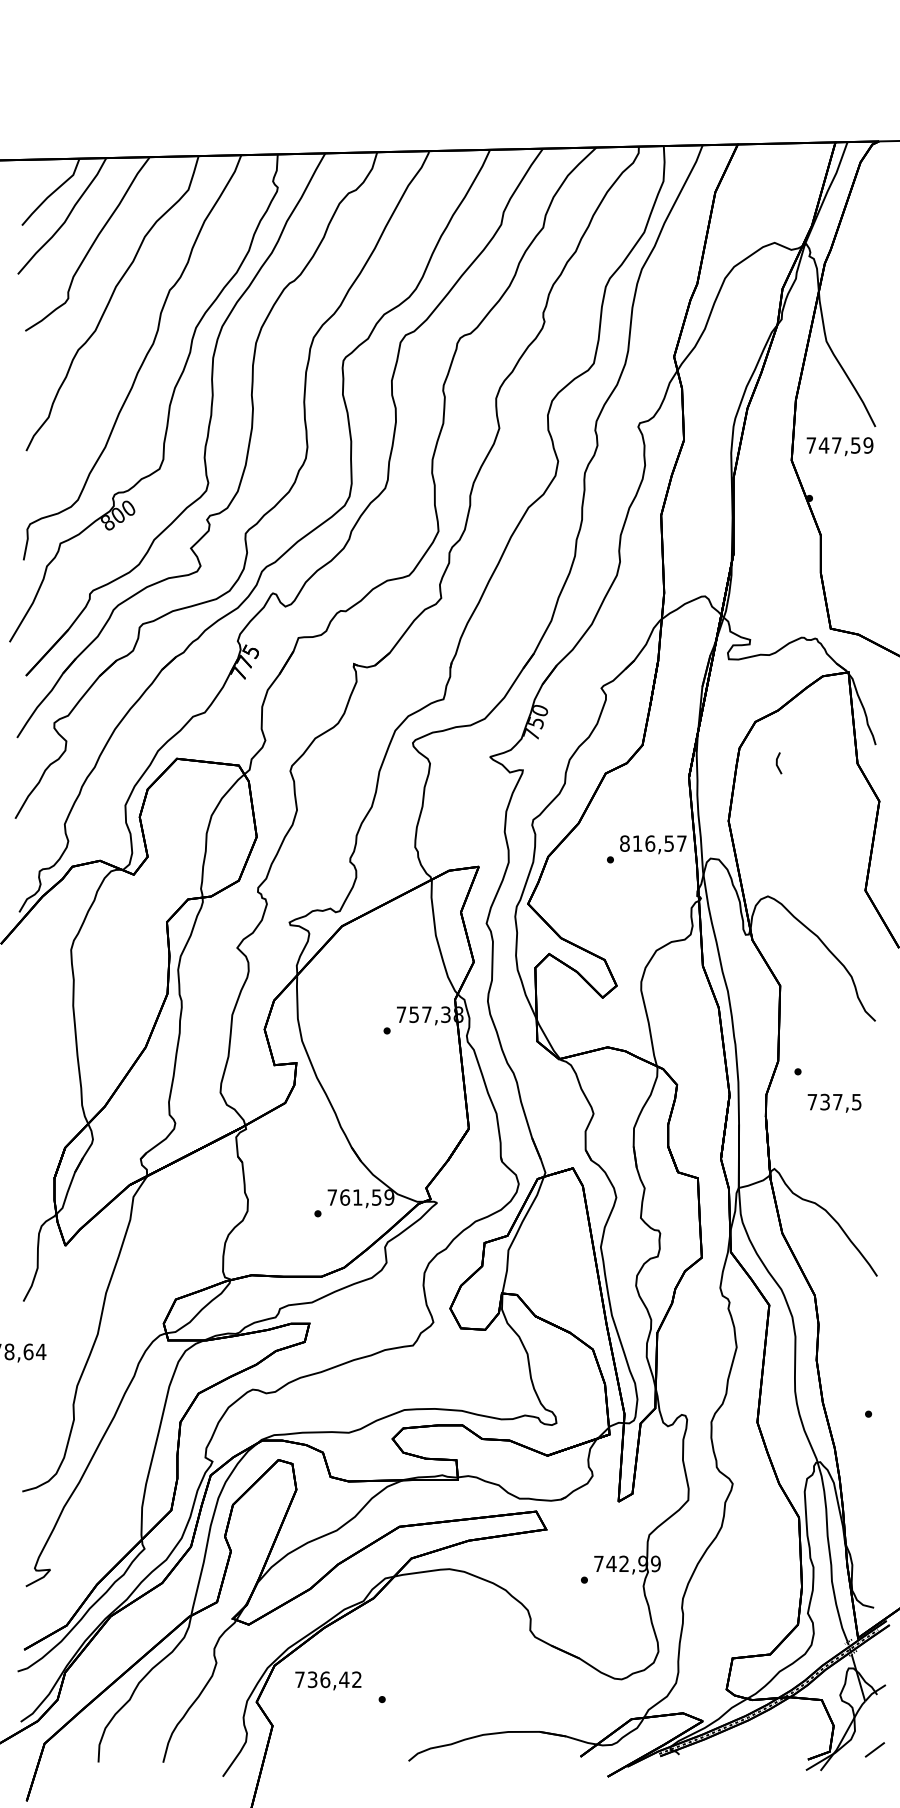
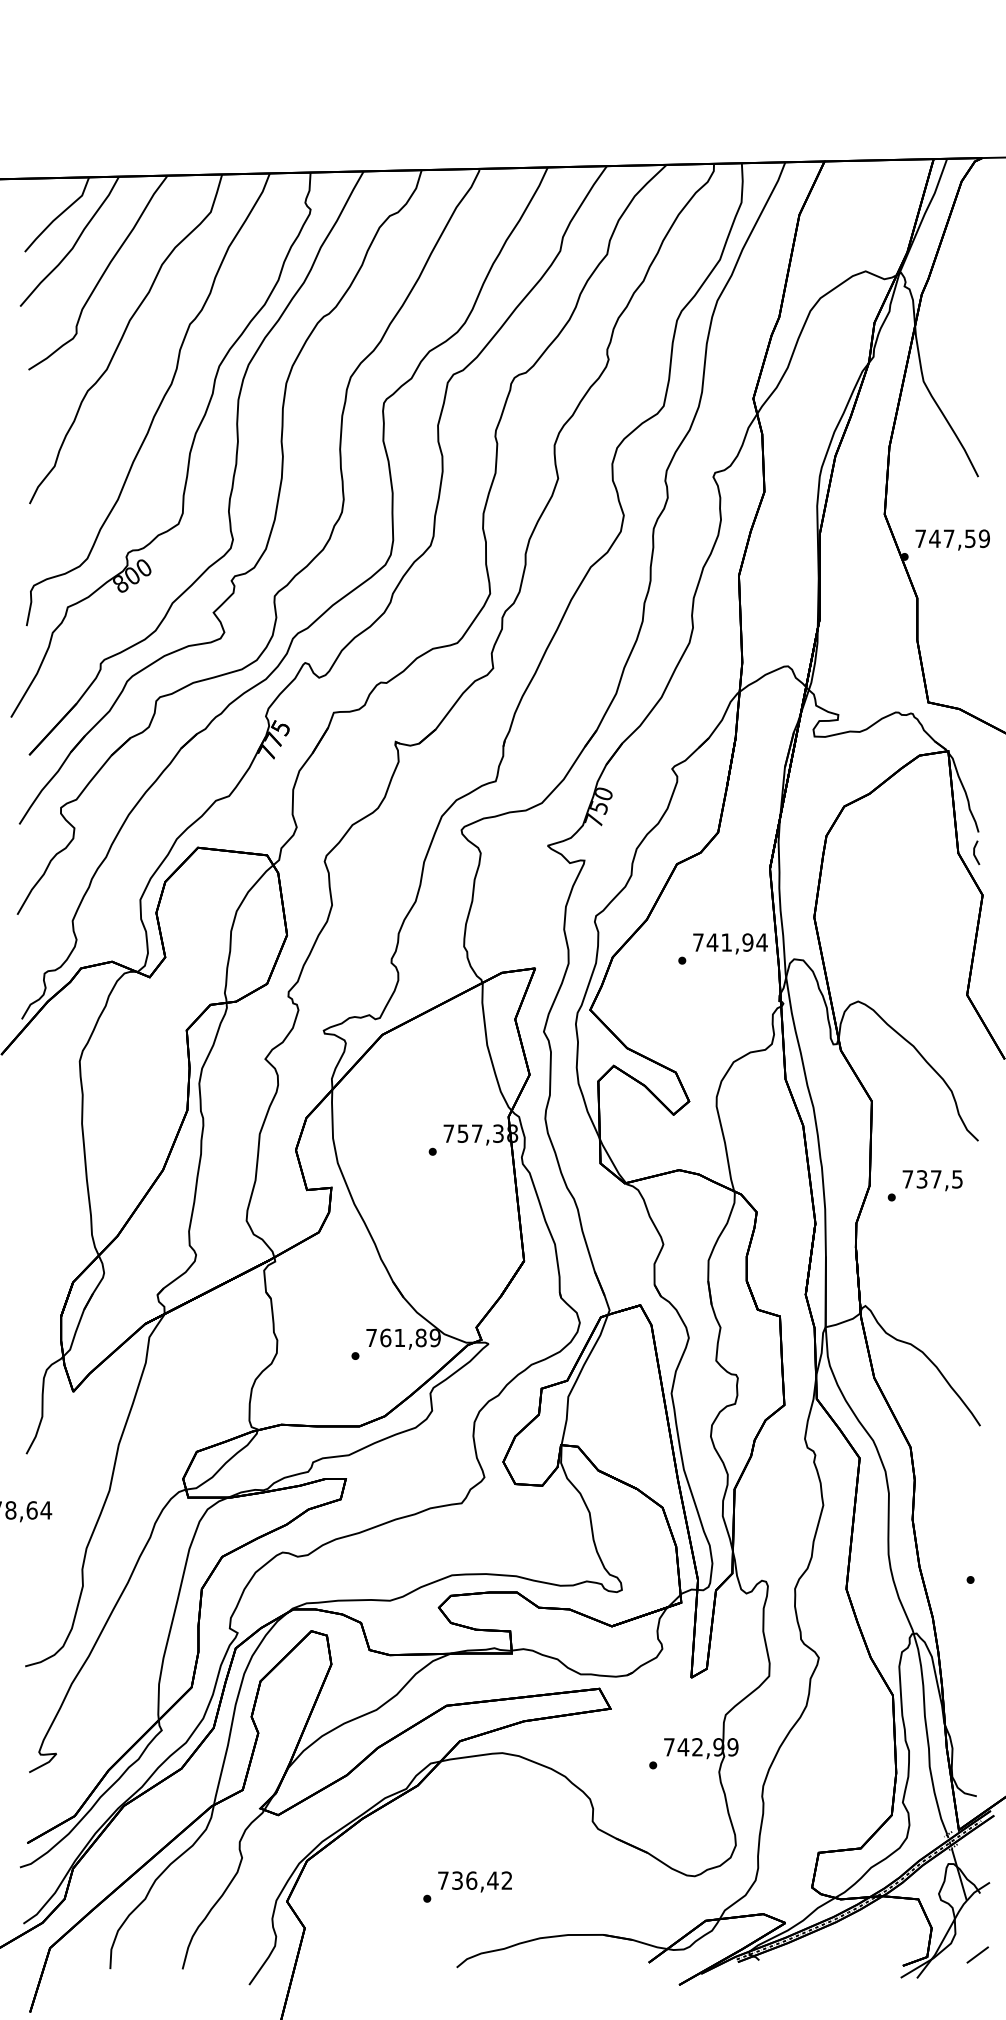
text: (839, 446) -> (952, 539), moved
line: (777, 763) -> (974, 852), moved
text: (653, 843) -> (730, 942), 816,57 -> 741,94
text: (834, 1103) -> (932, 1180), moved
text: (376, 1197) -> (420, 1337), 761,59 -> 761,89
text: (327, 1680) -> (474, 1881), moved

